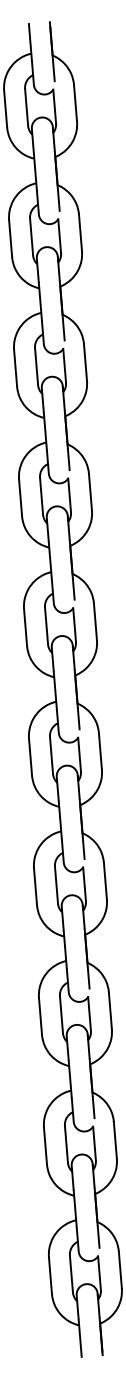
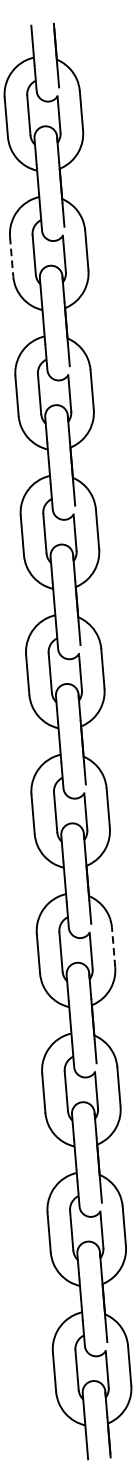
line: (10, 239) -> (11, 257), solid -> dashed
line: (105, 880) -> (113, 946), solid -> dashed

